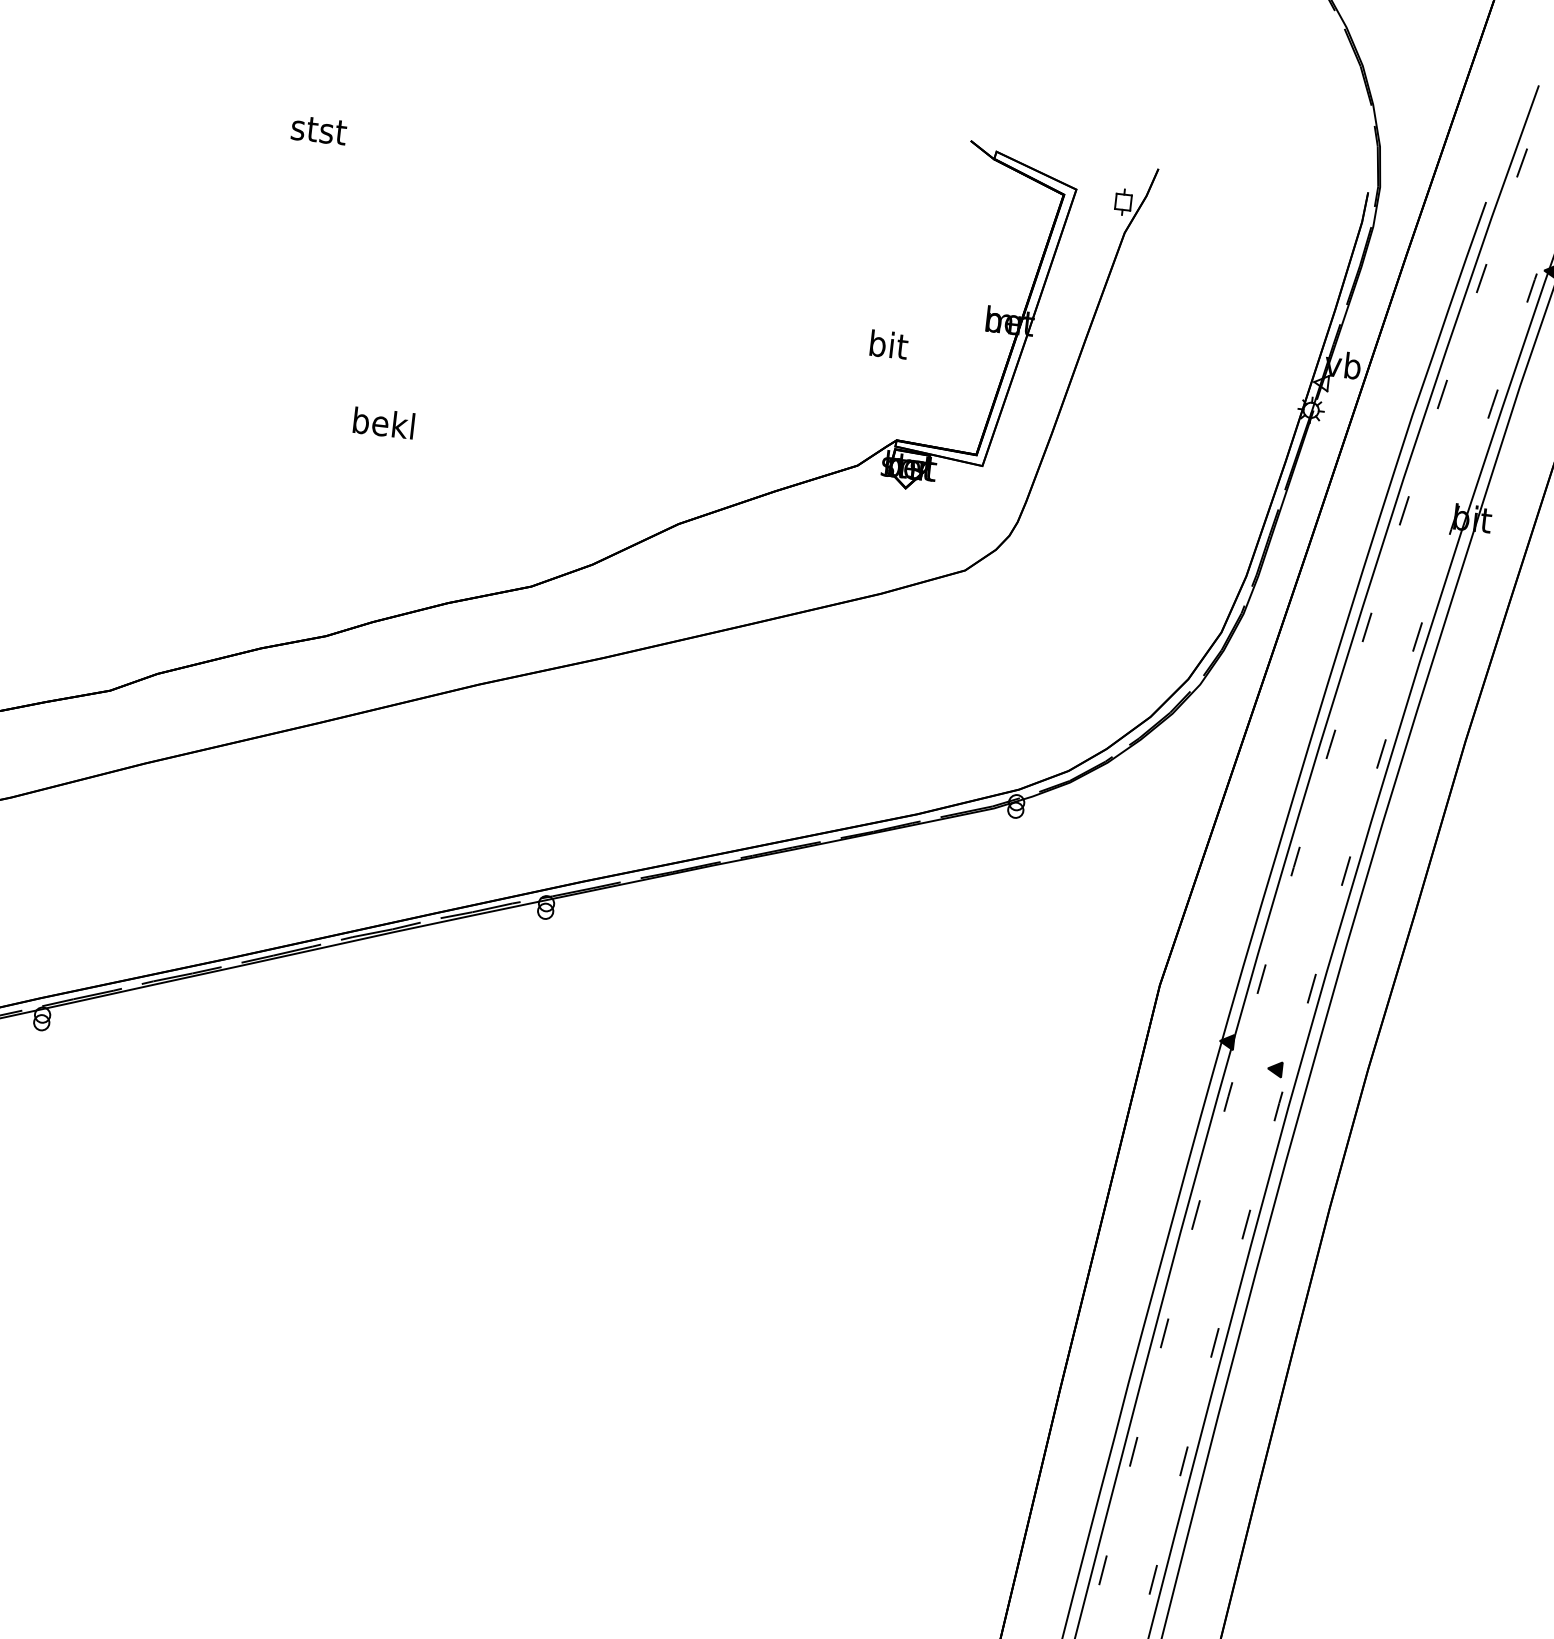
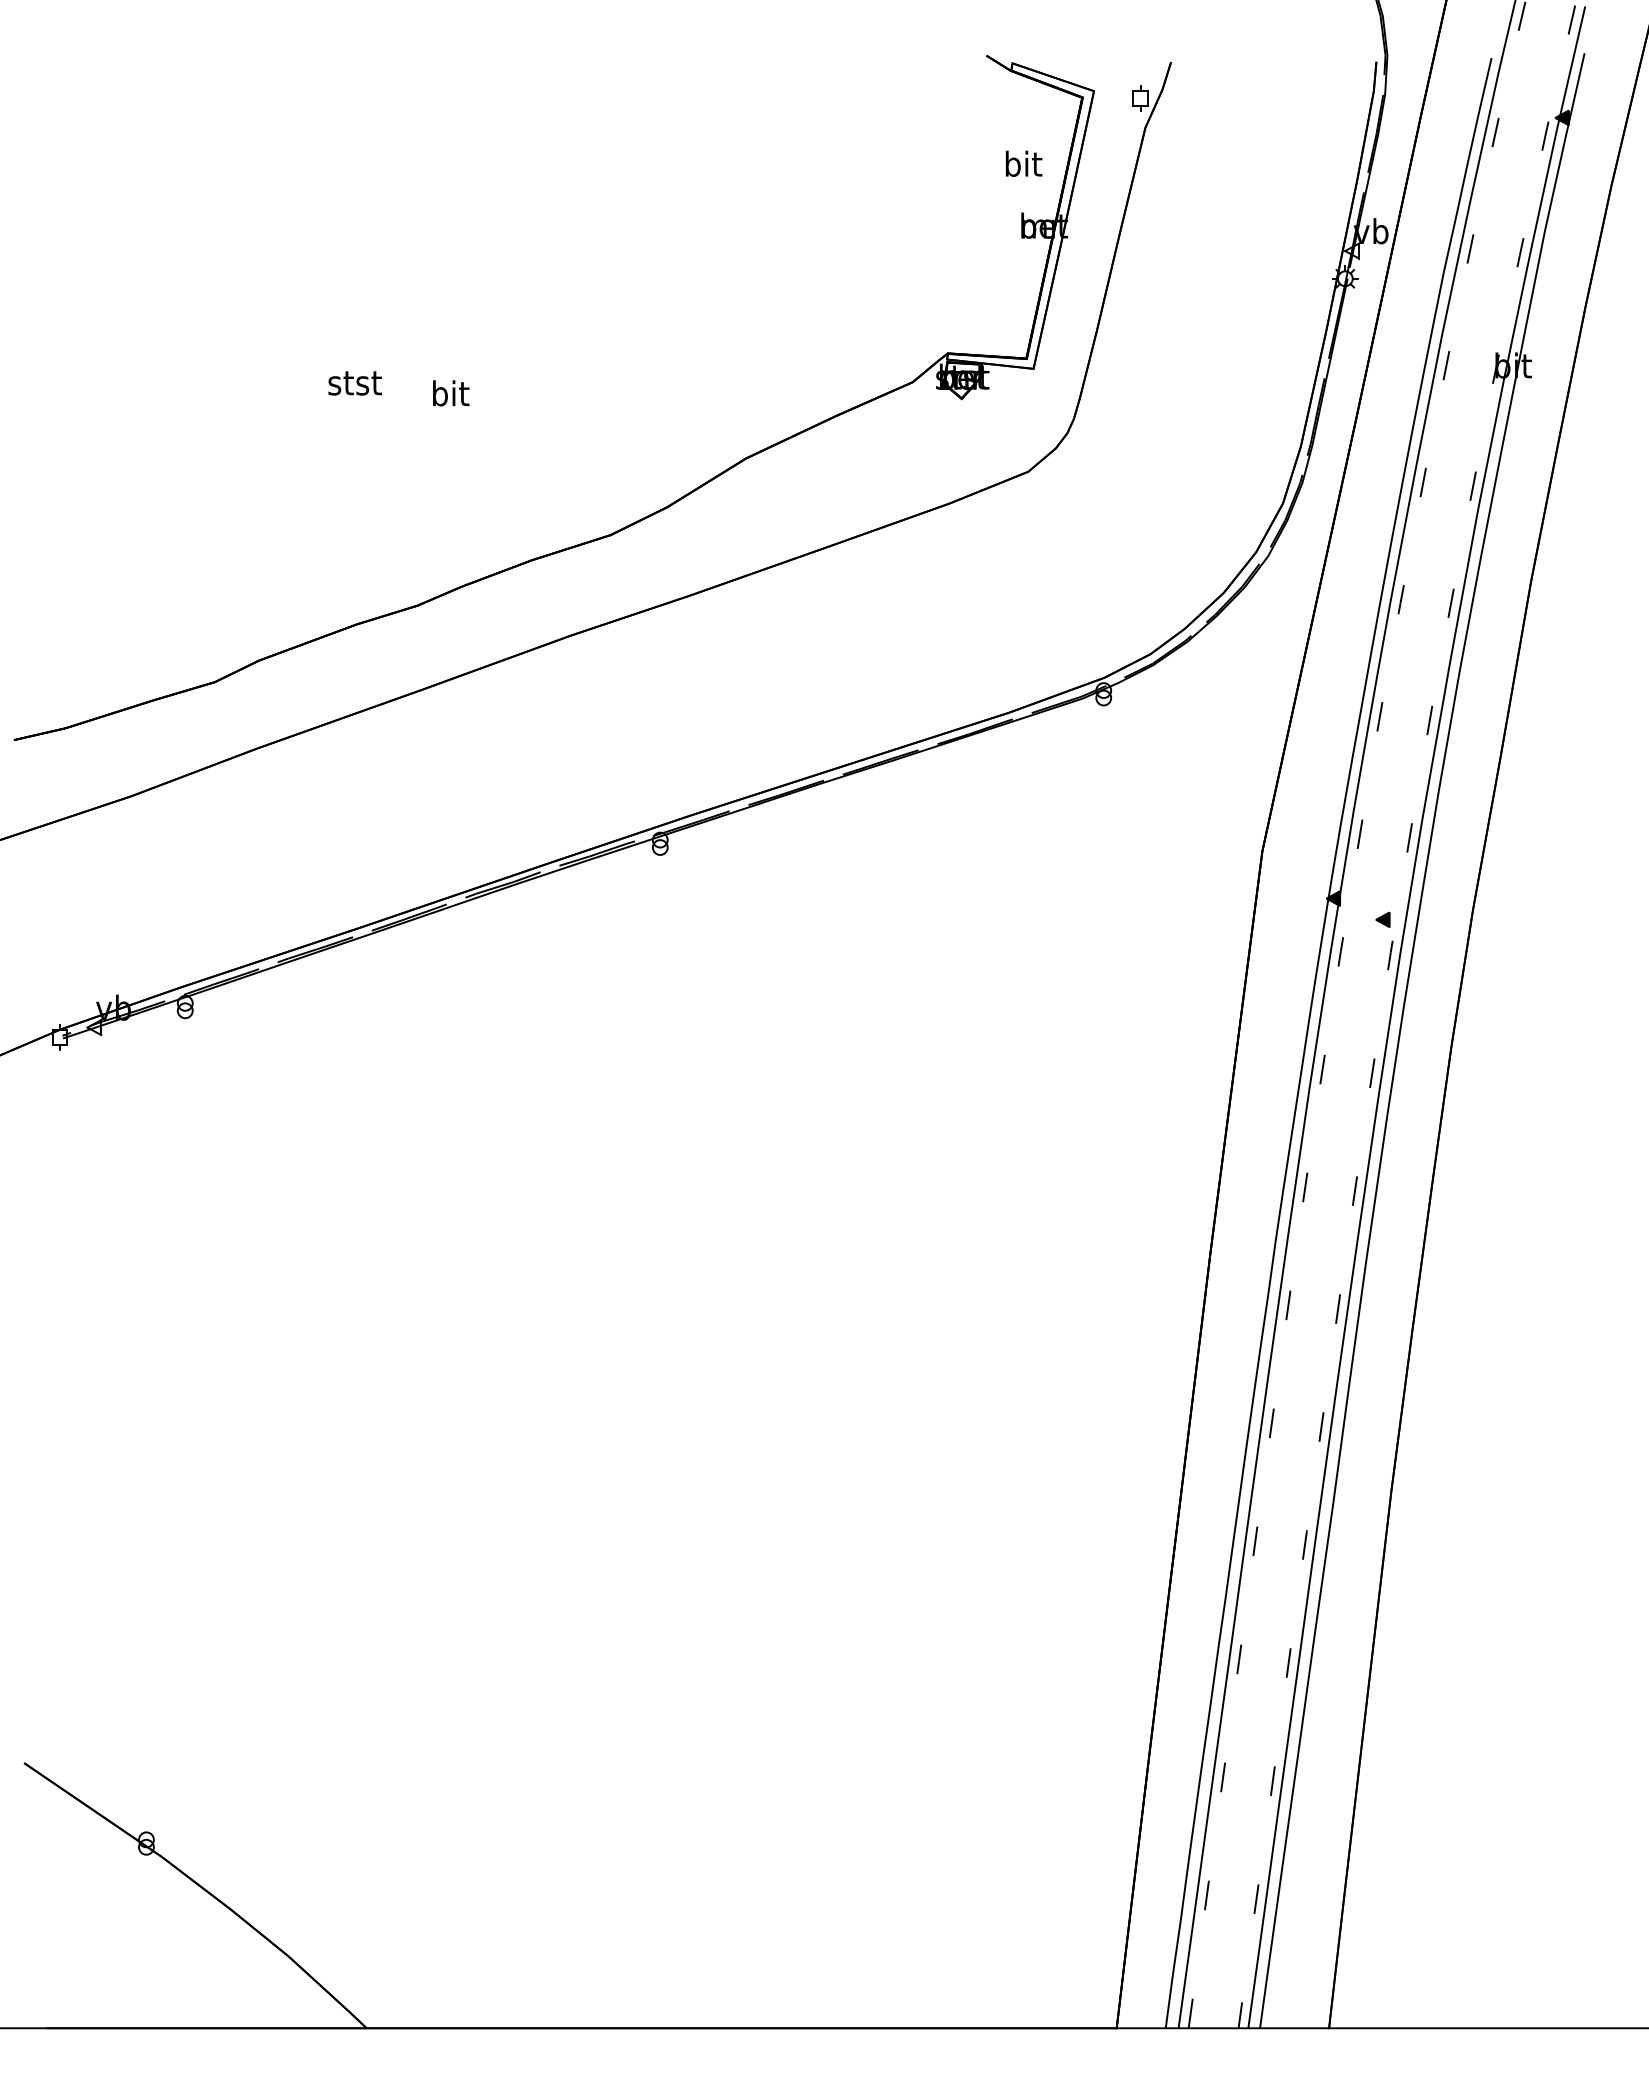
text: (318, 130) -> (354, 383), moved
text: (889, 344) -> (1024, 163), moved
text: (383, 423) -> (449, 393), bekl -> bit

